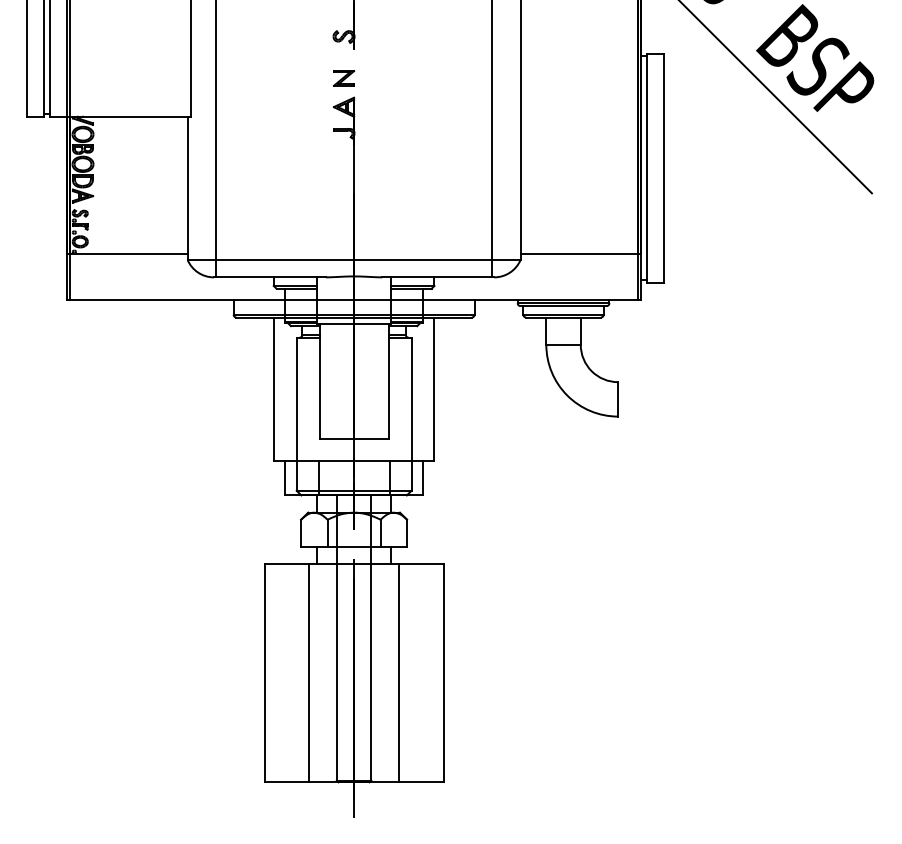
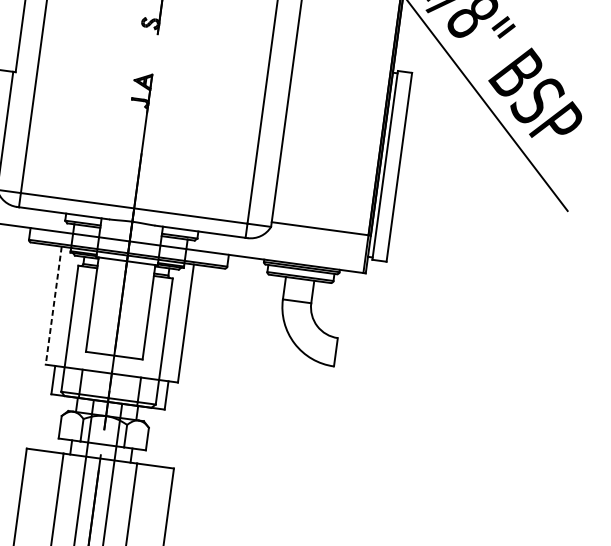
part: (344, 78) -> (146, 57), removed
line: (273, 389) -> (53, 305), solid -> dashed

